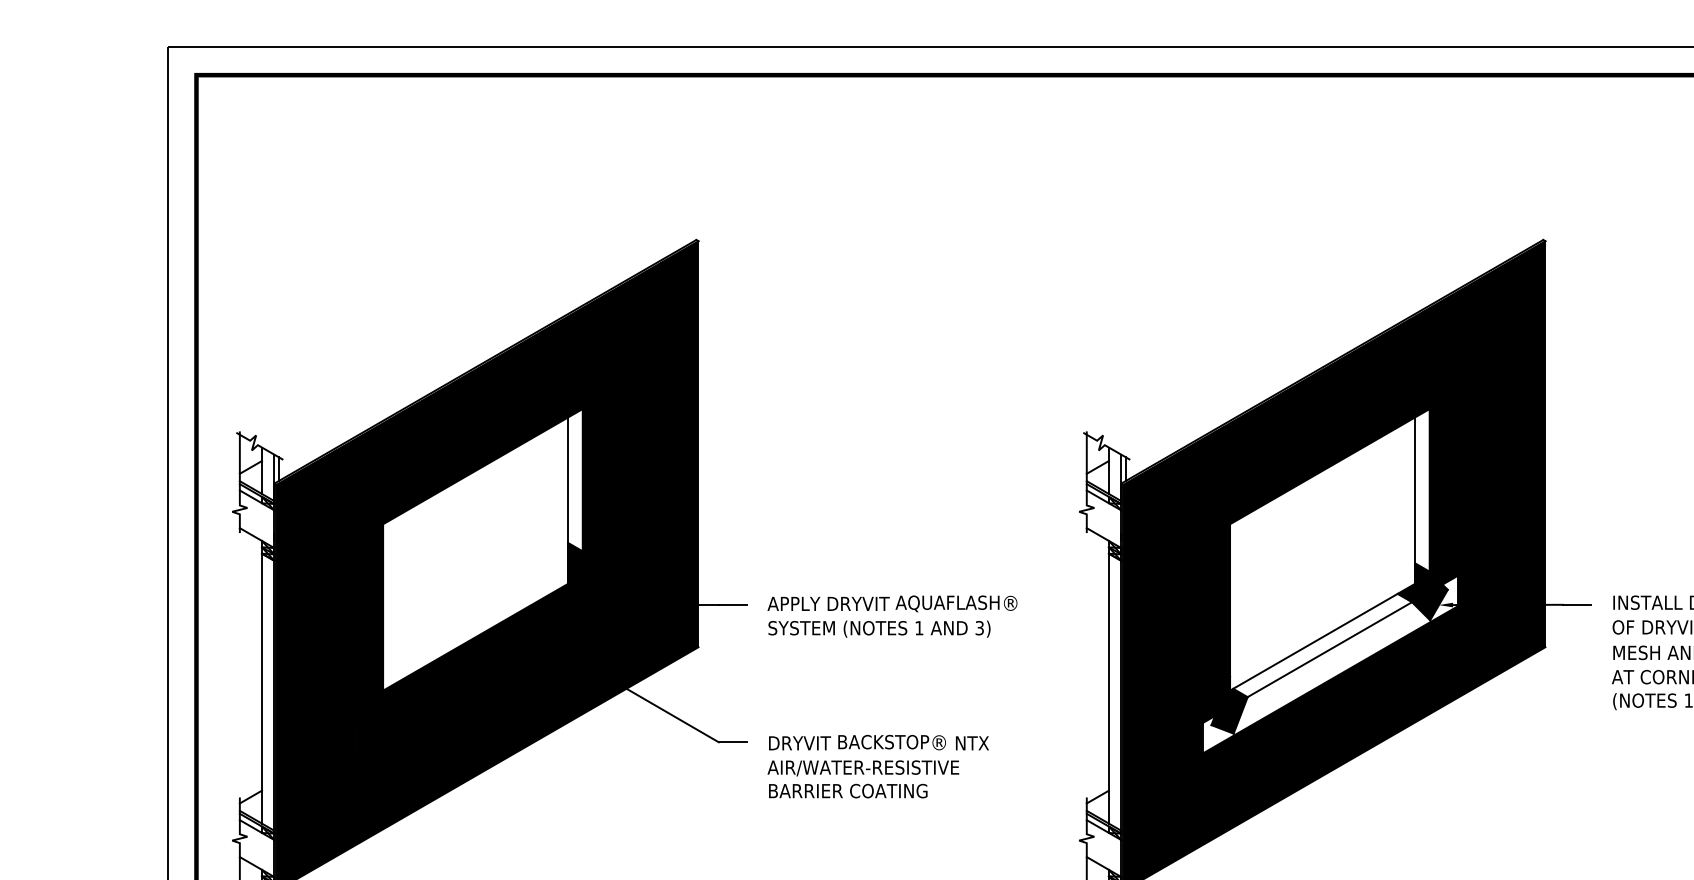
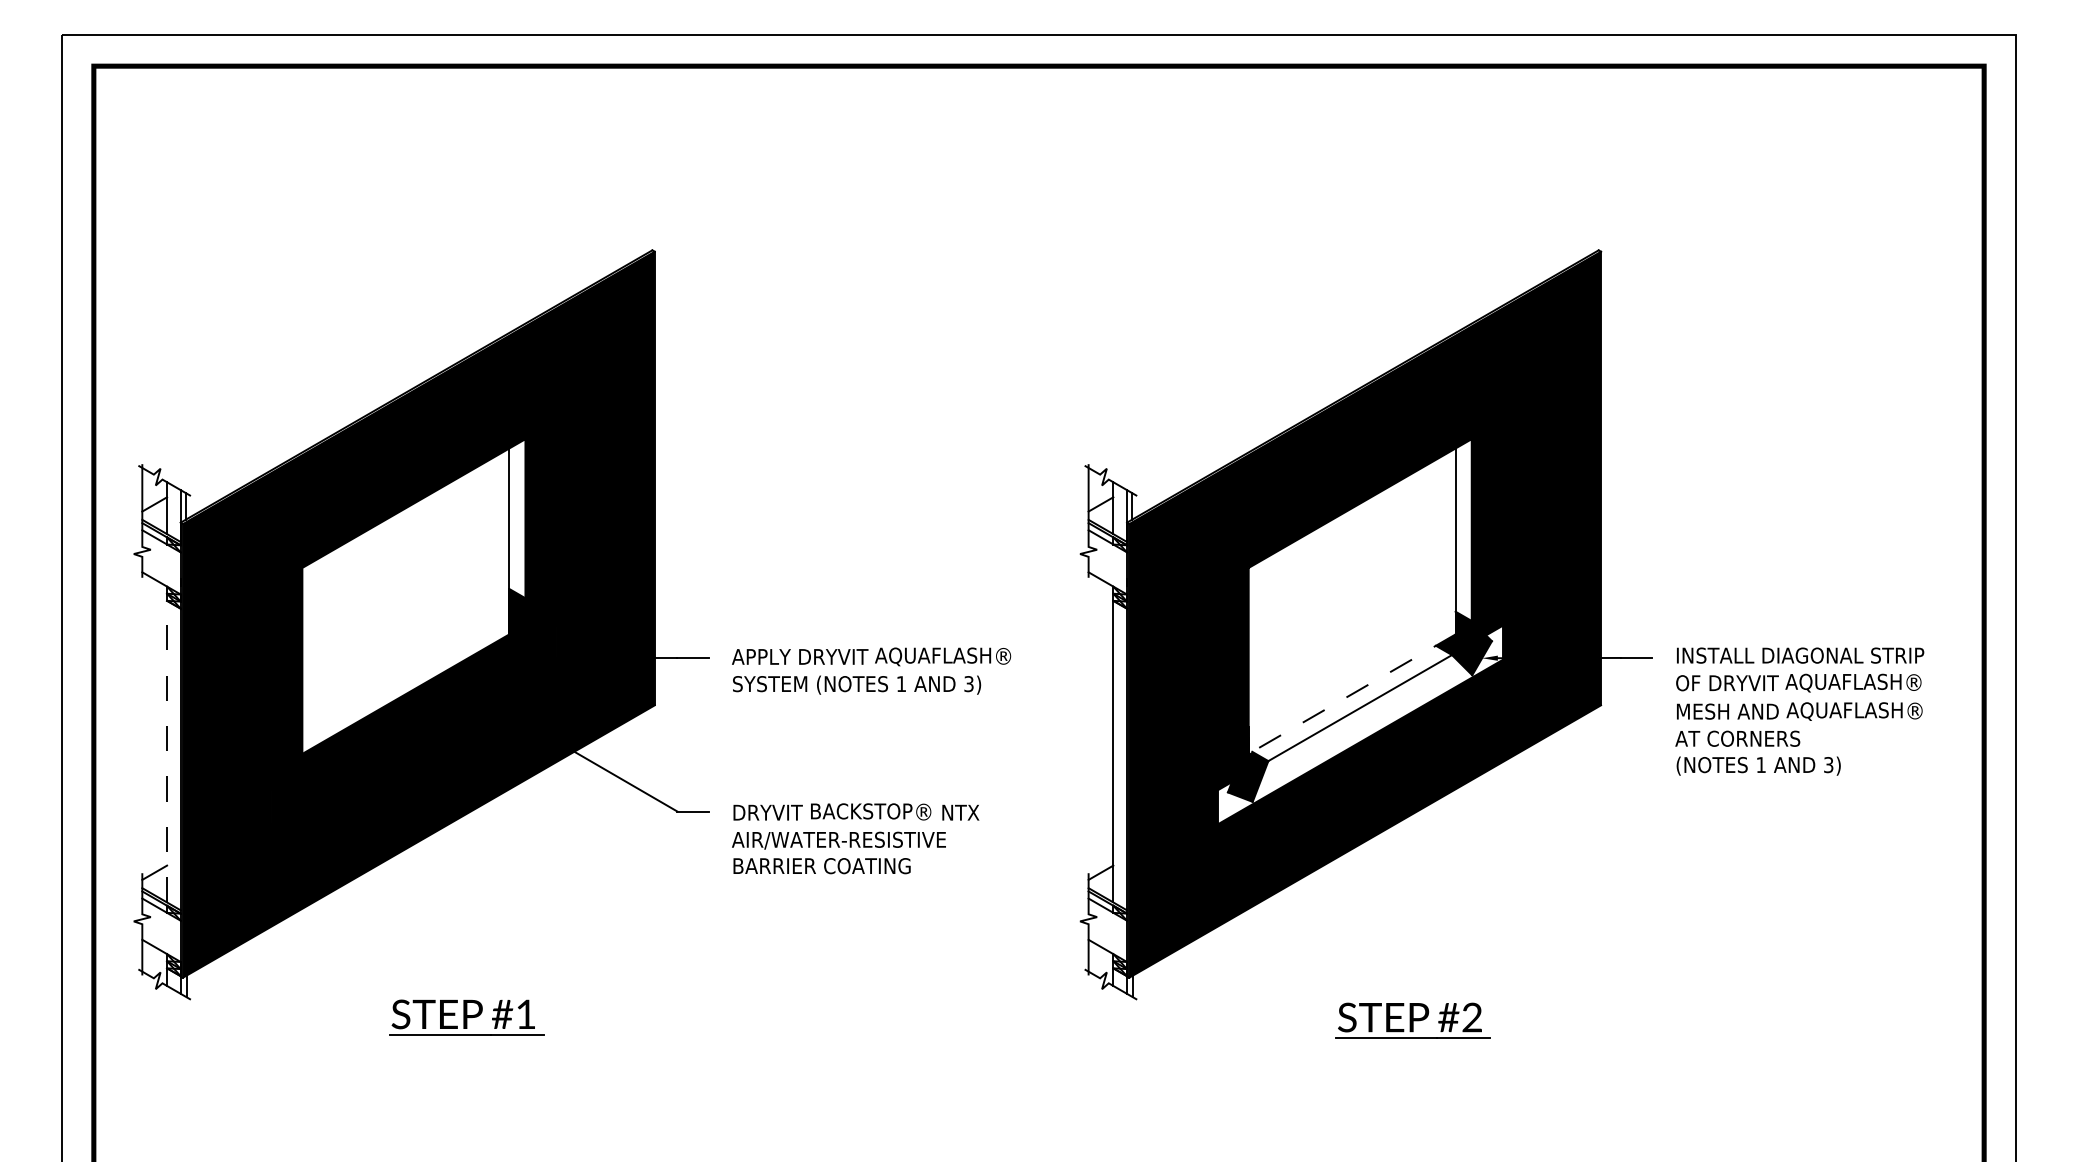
line: (1322, 637) -> (1351, 694), solid -> dashed
line: (262, 682) -> (167, 744), solid -> dashed

